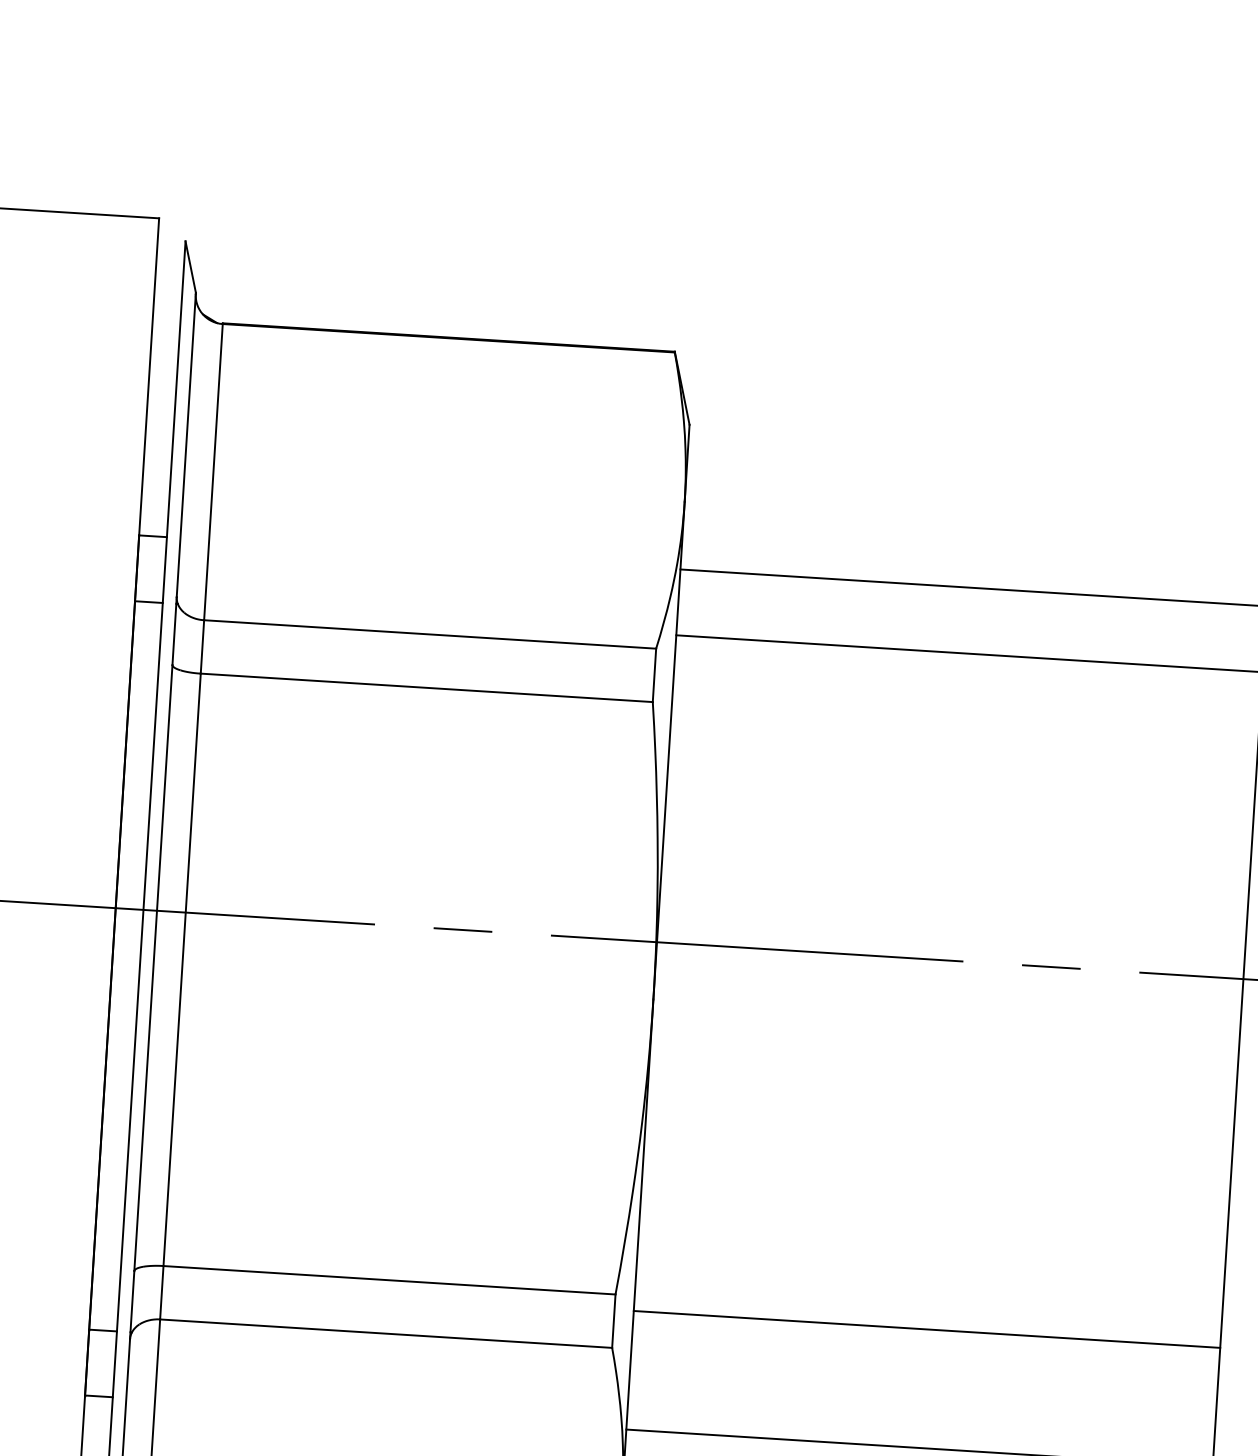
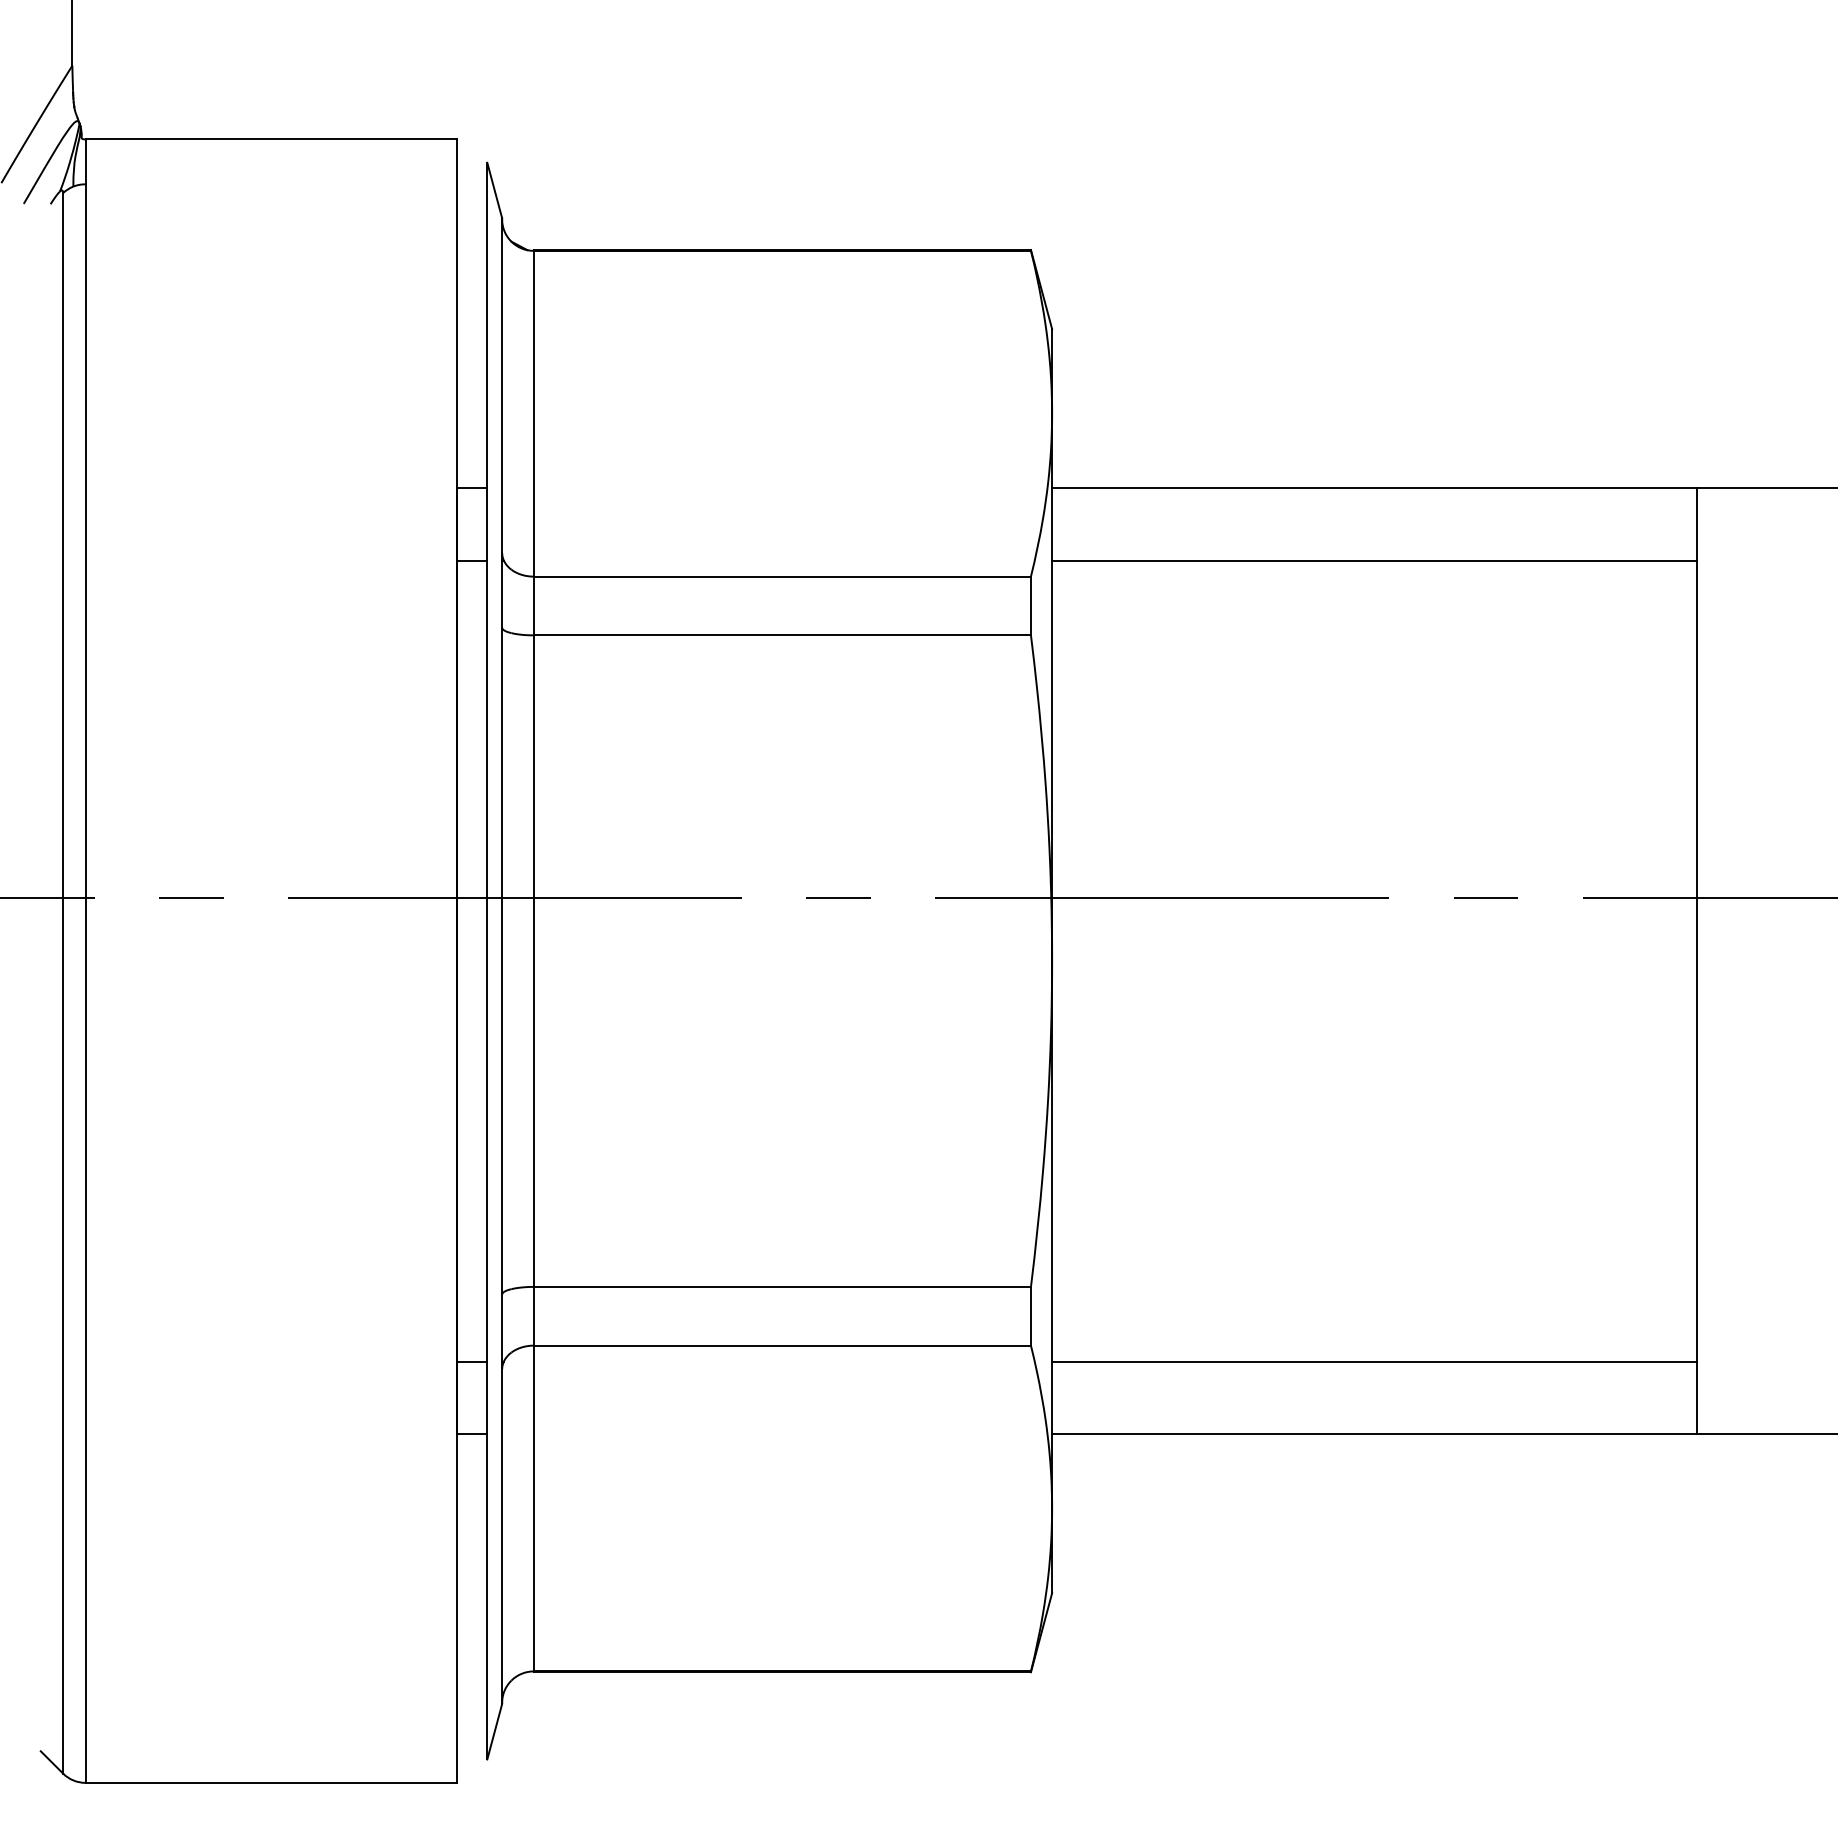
line: (926, 1329) -> (1374, 1361), moved

